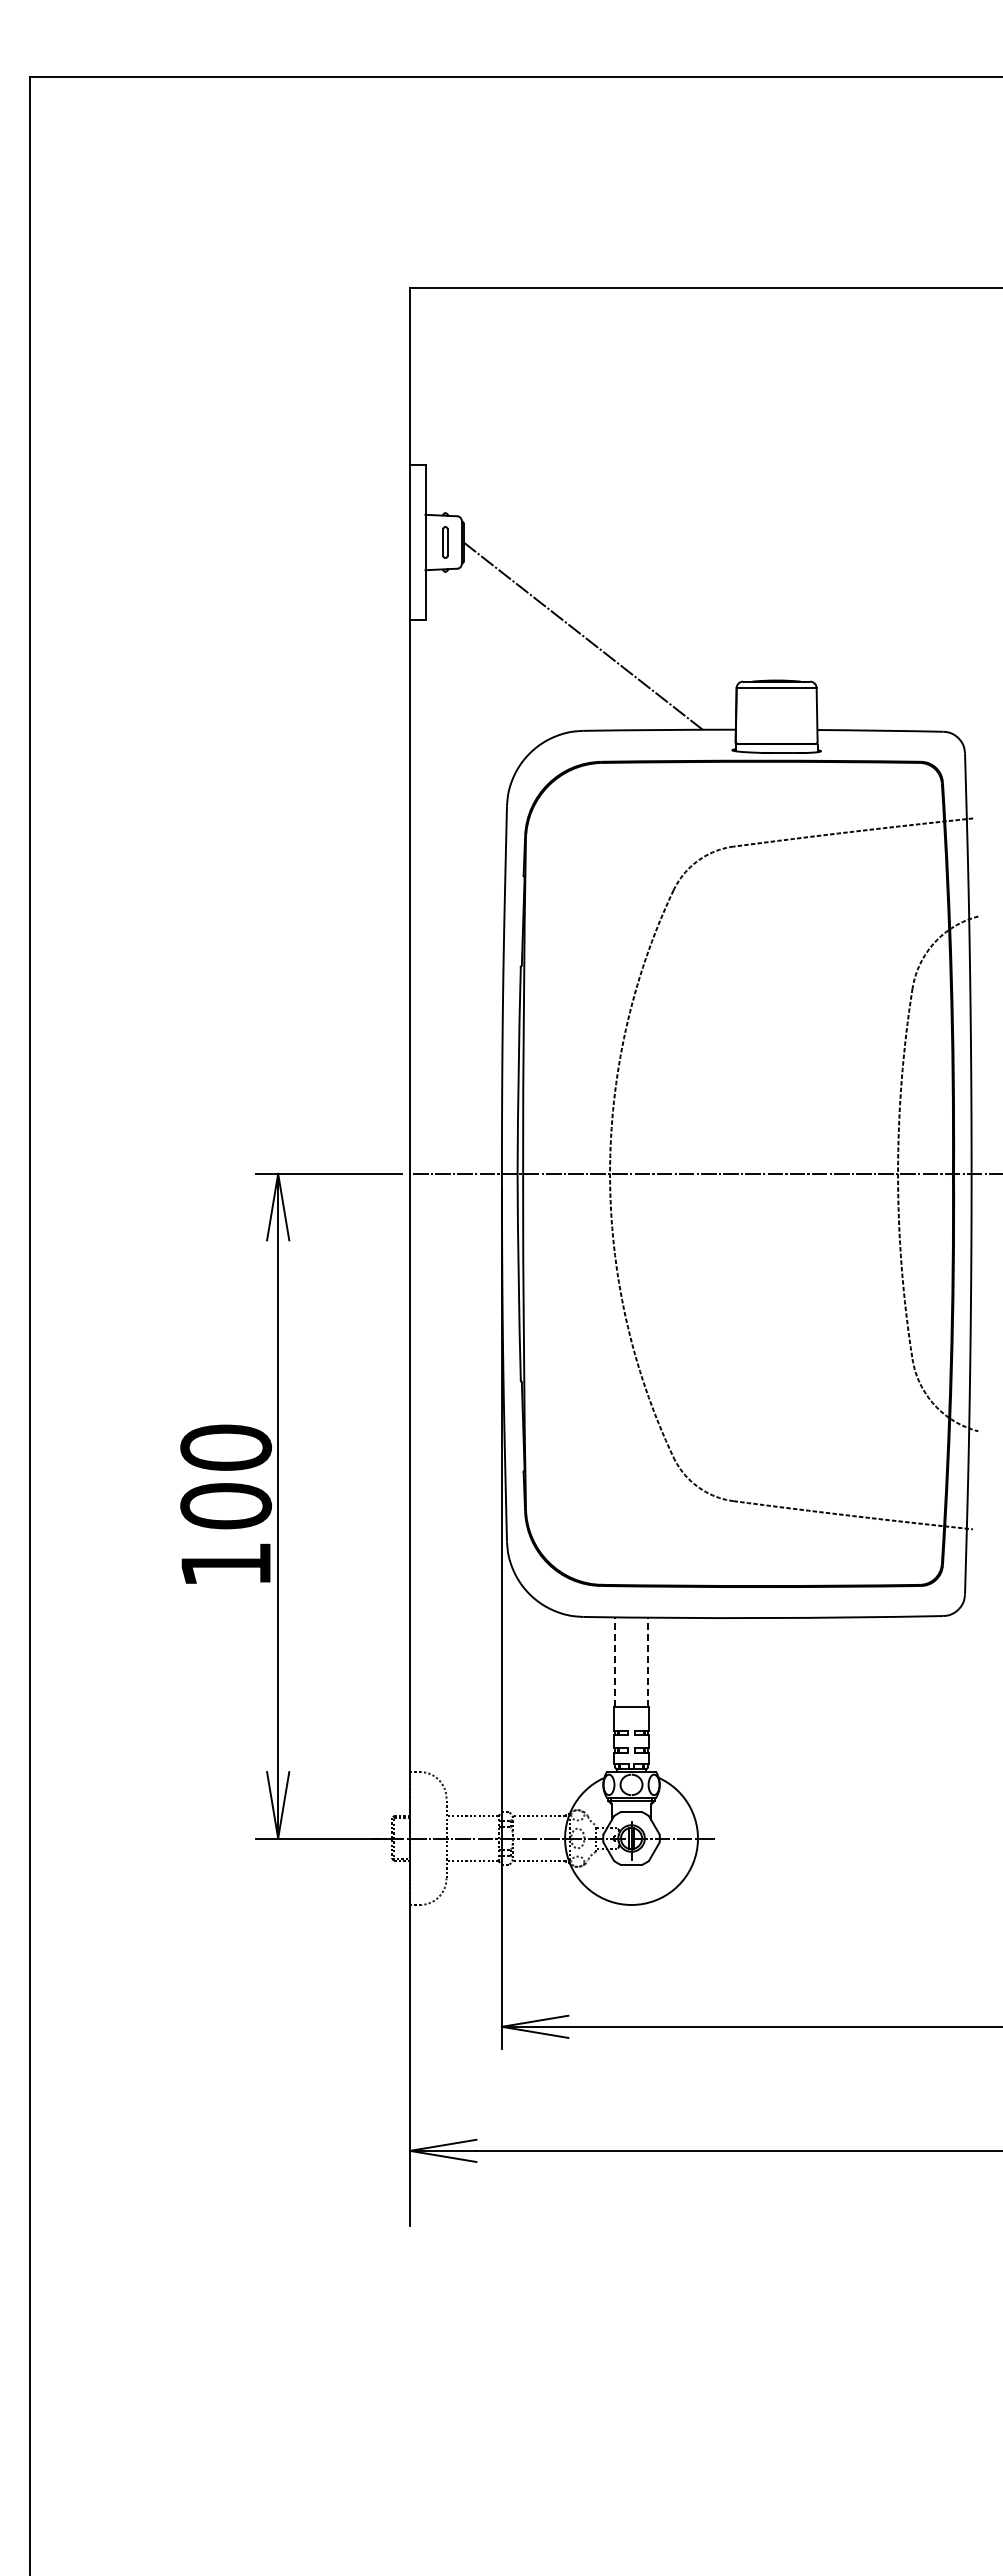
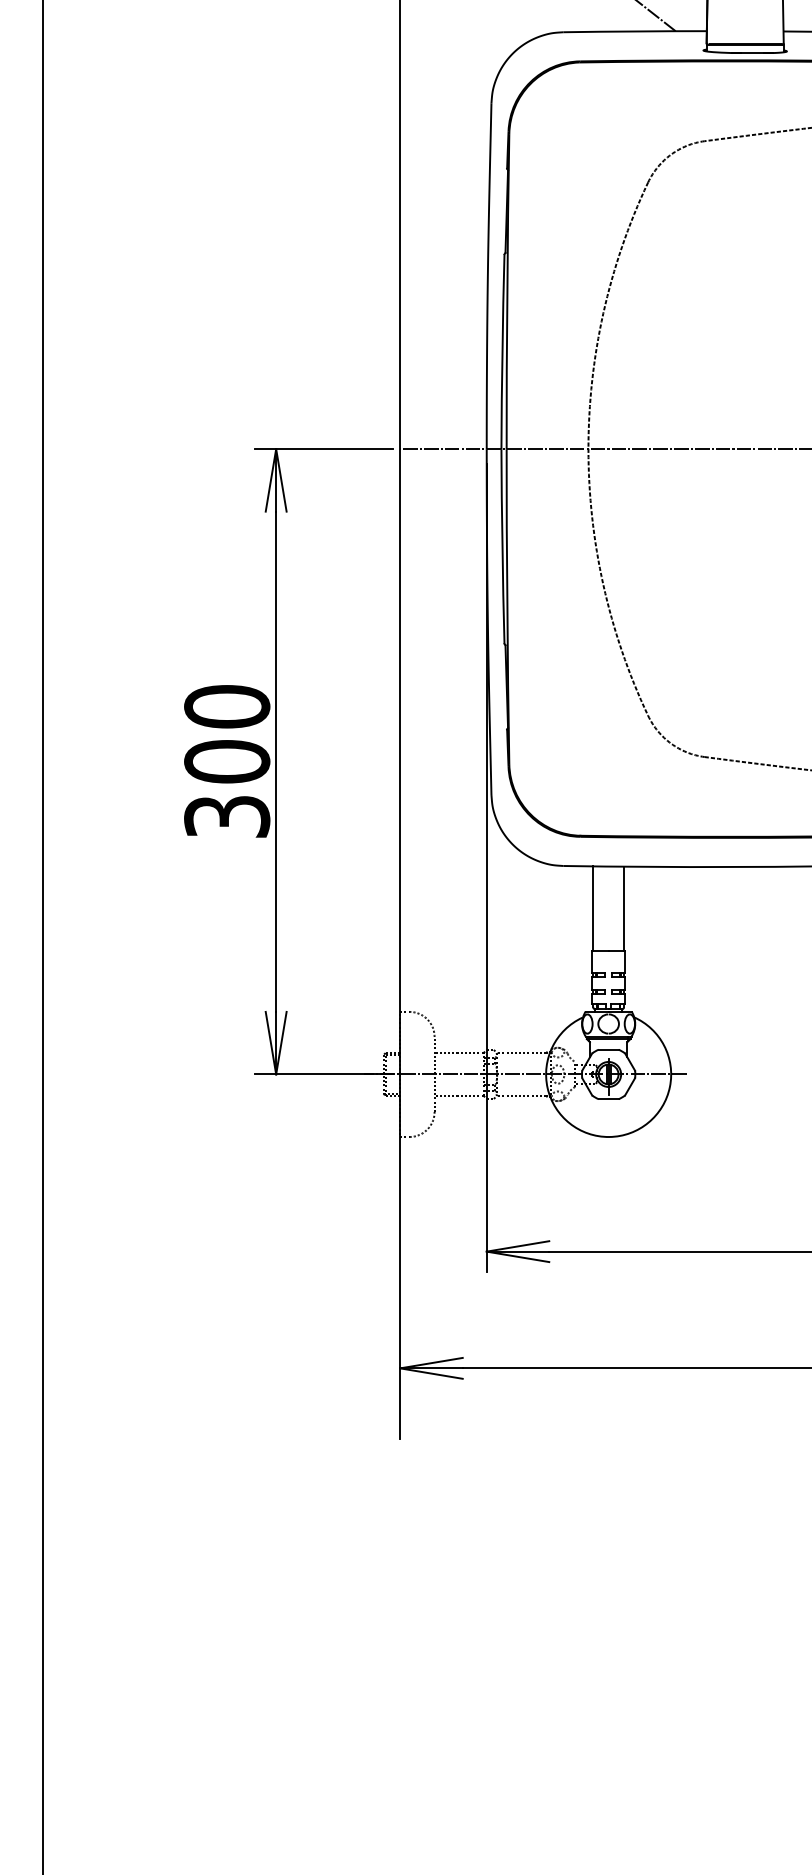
text: (226, 1564) -> (227, 816), 100 -> 300
line: (615, 1662) -> (593, 908), dashed -> solid
line: (647, 1662) -> (623, 908), dashed -> solid

